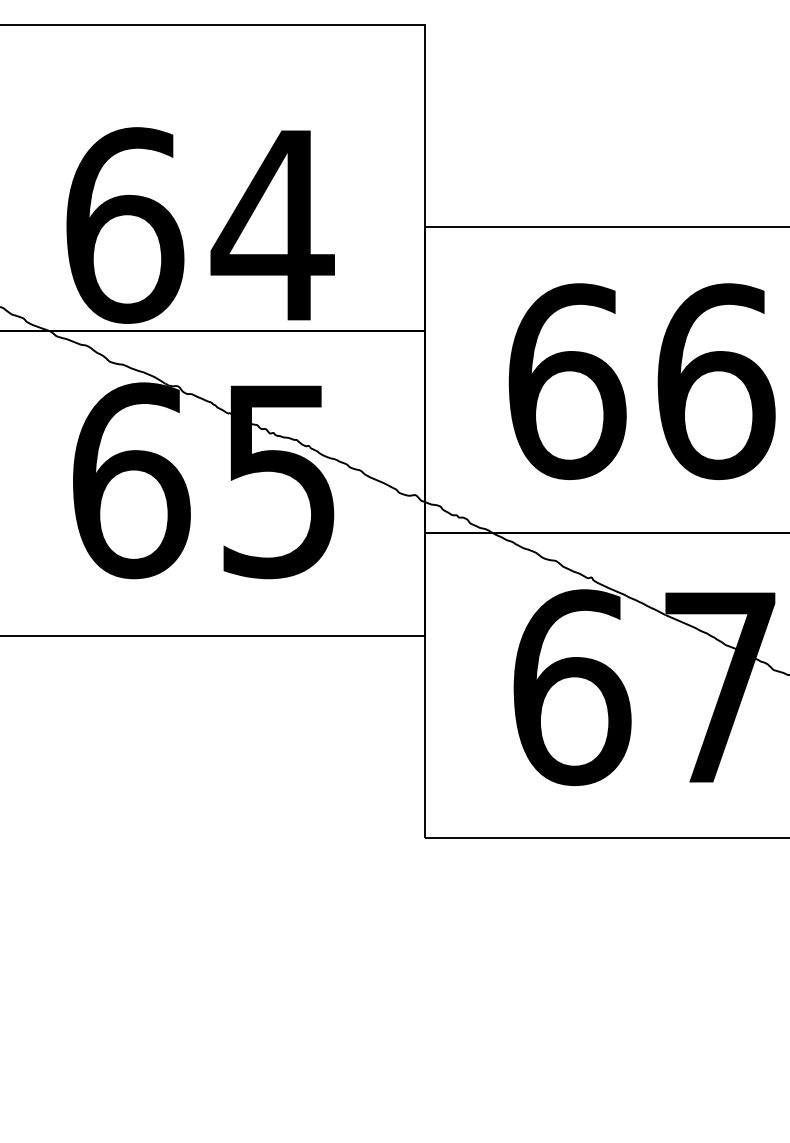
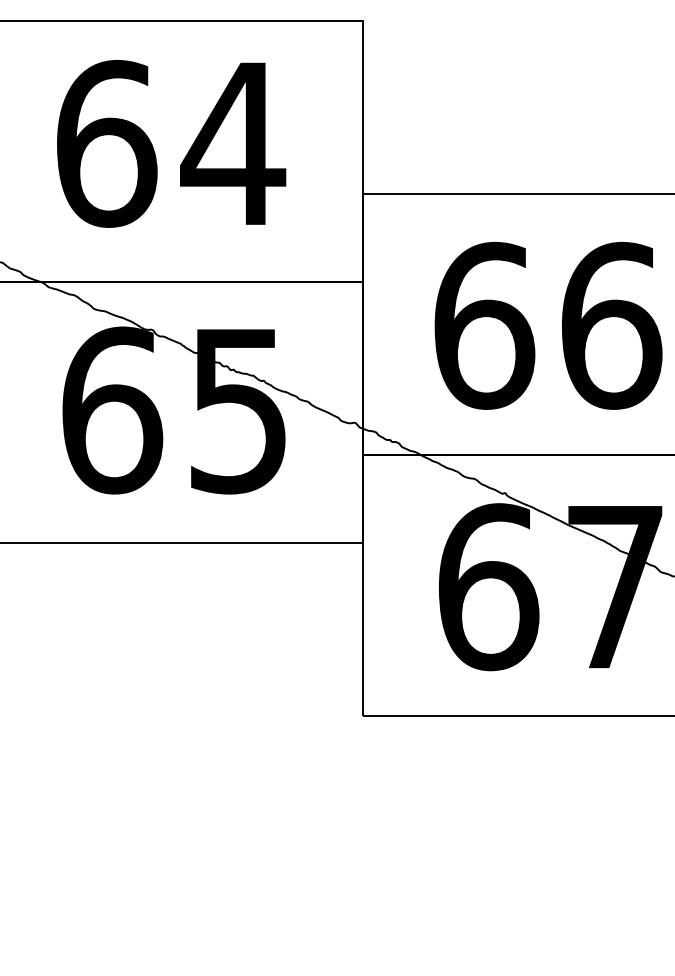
text: (200, 225) -> (171, 143), moved

